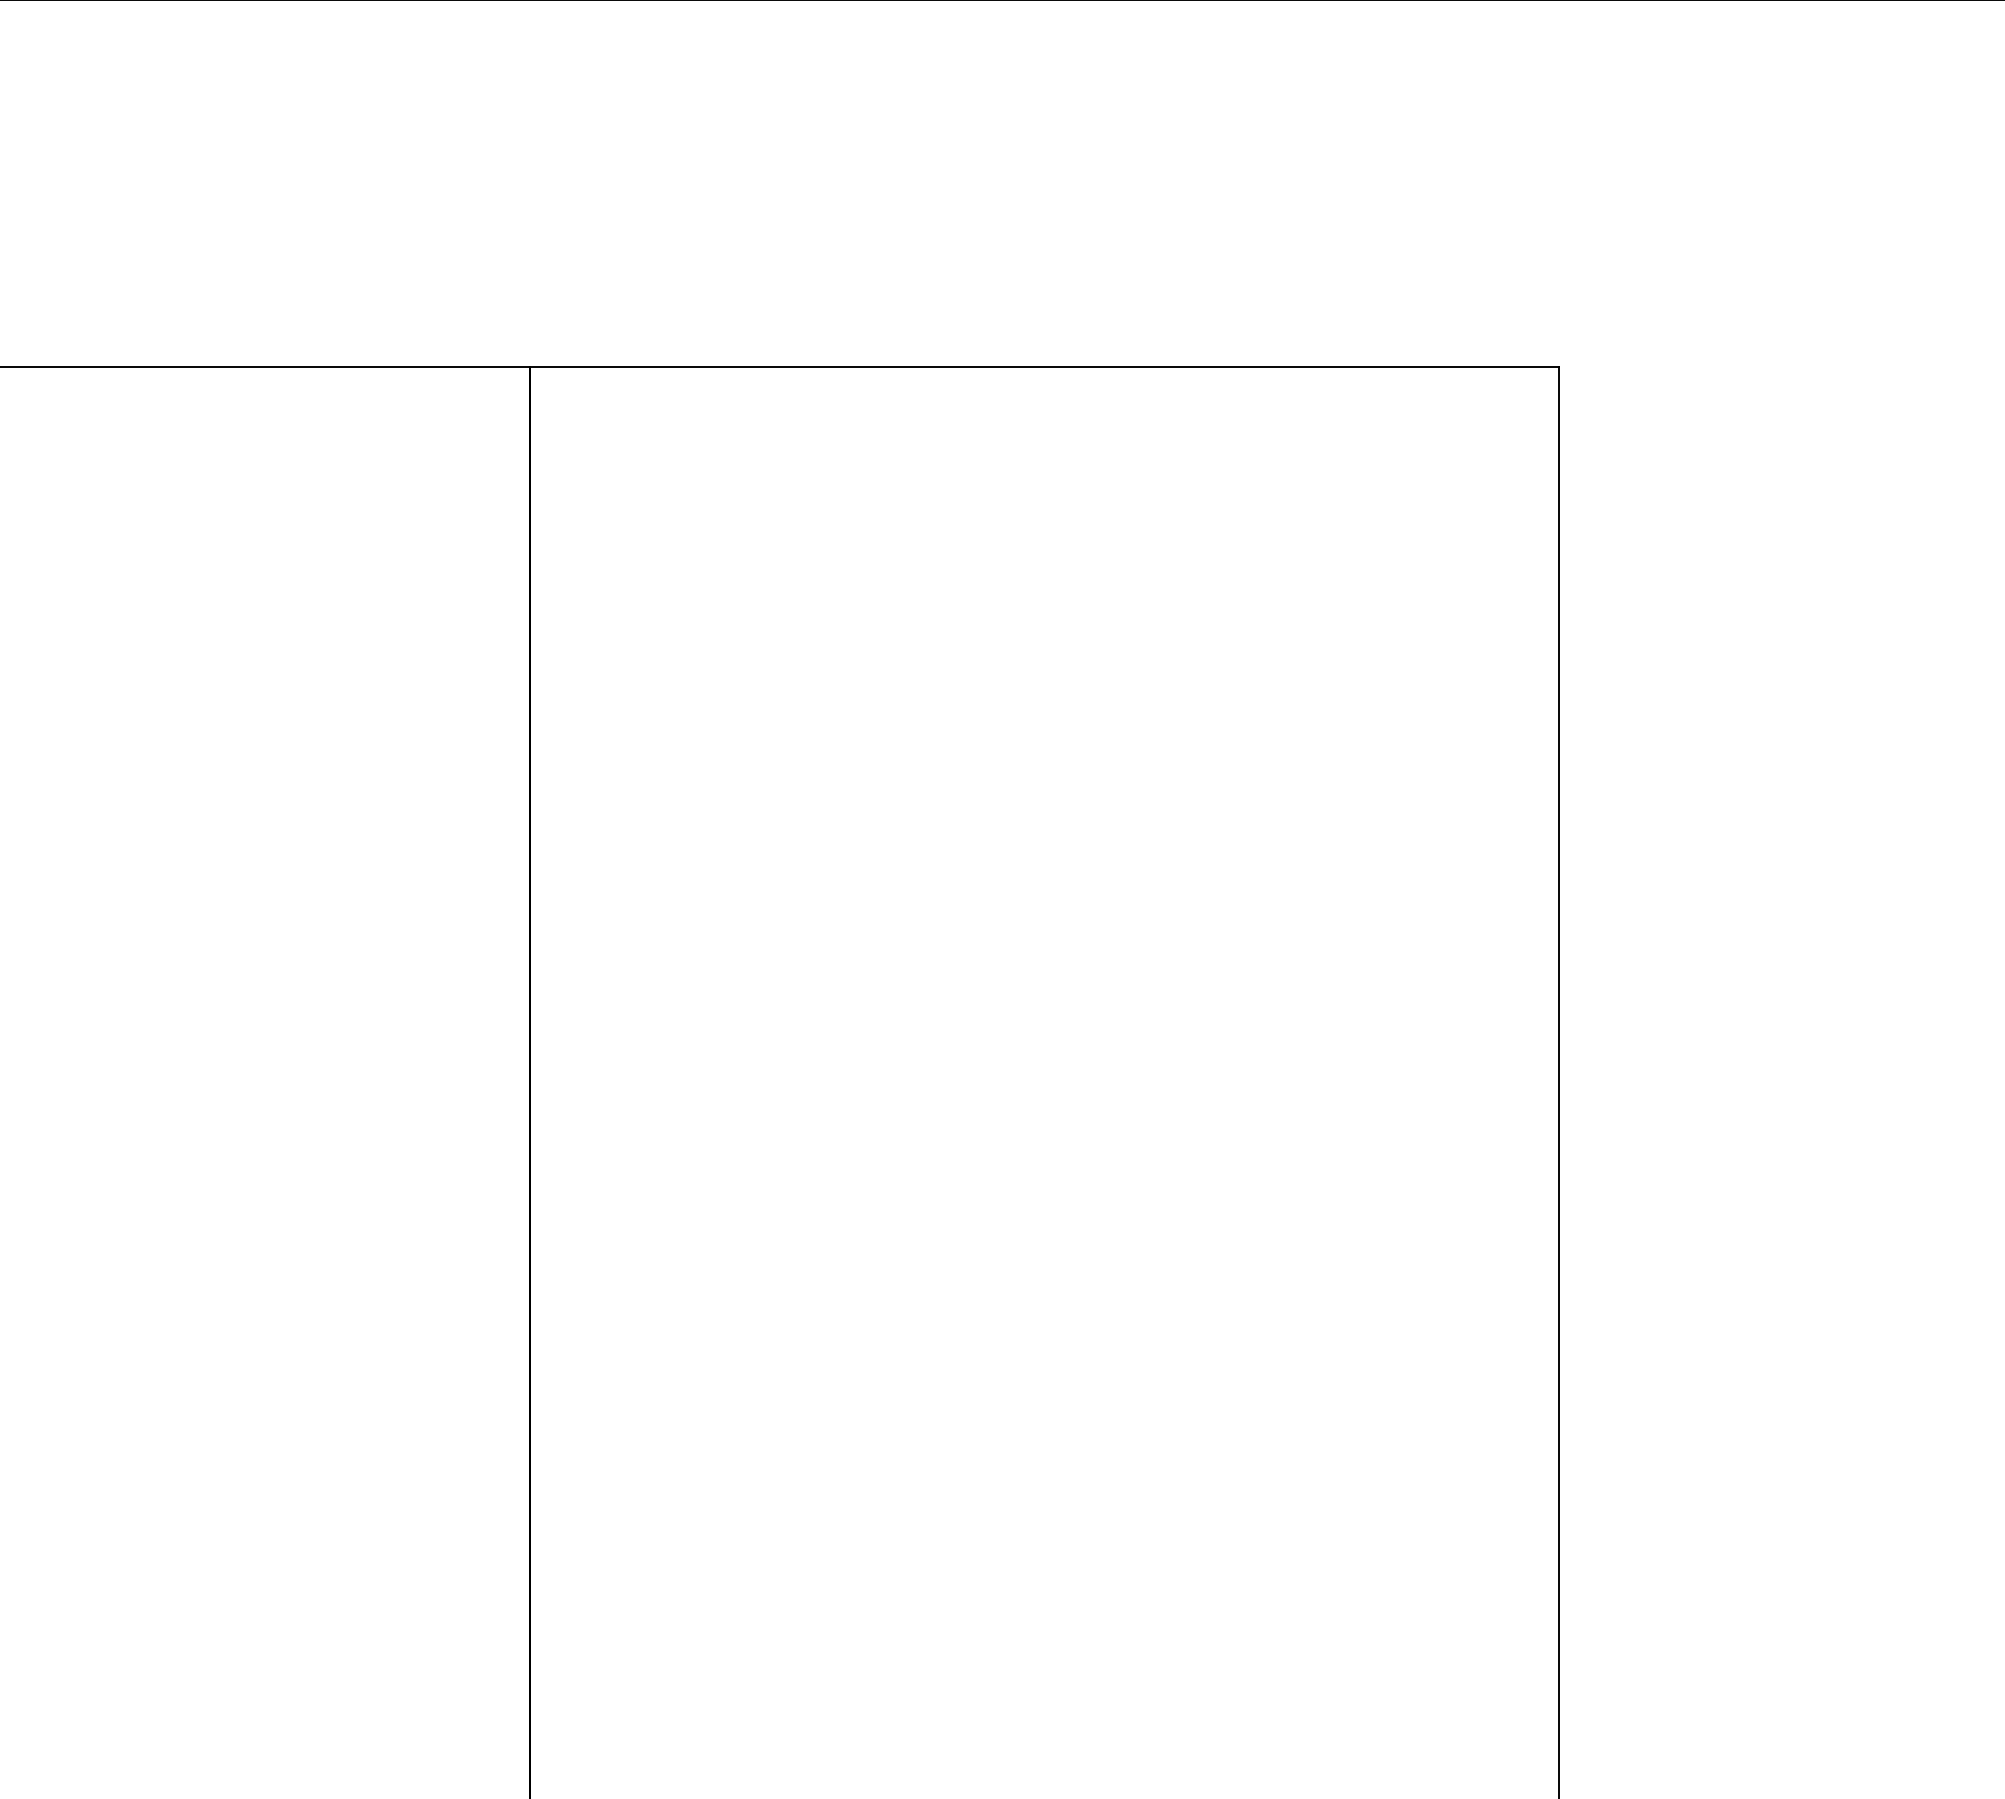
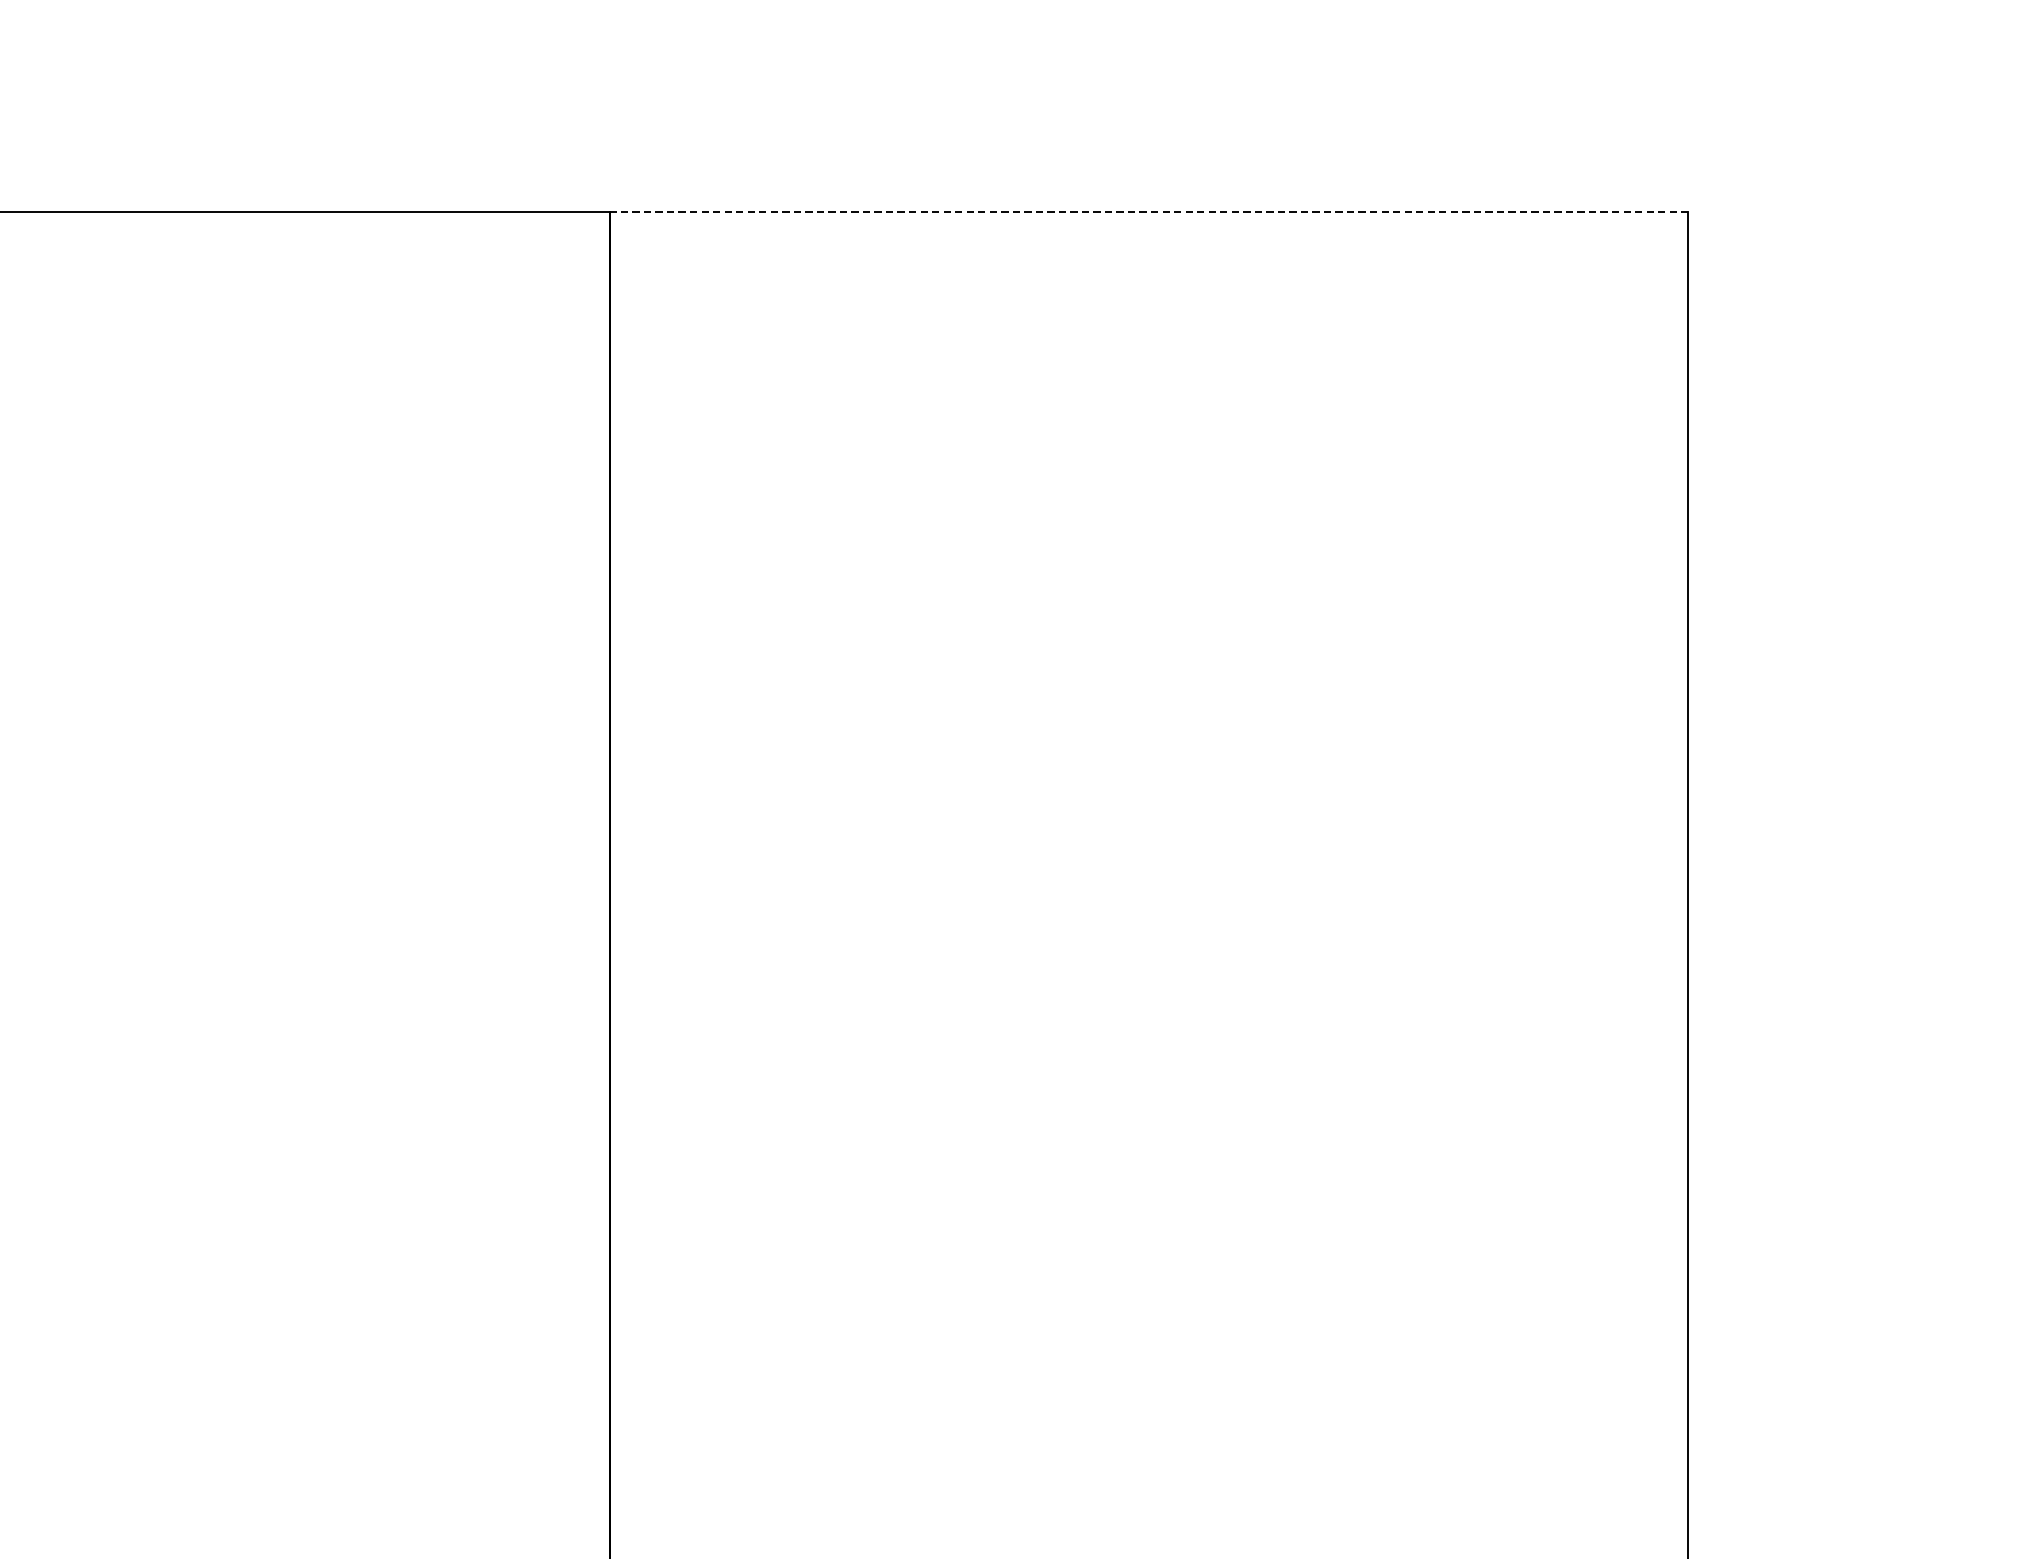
line: (1044, 367) -> (1149, 212), solid -> dashed

